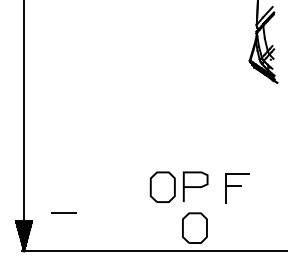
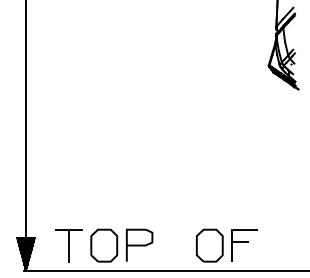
part: (178, 187) -> (121, 245), moved
part: (237, 188) -> (244, 245), moved
line: (64, 227) -> (69, 245), added

